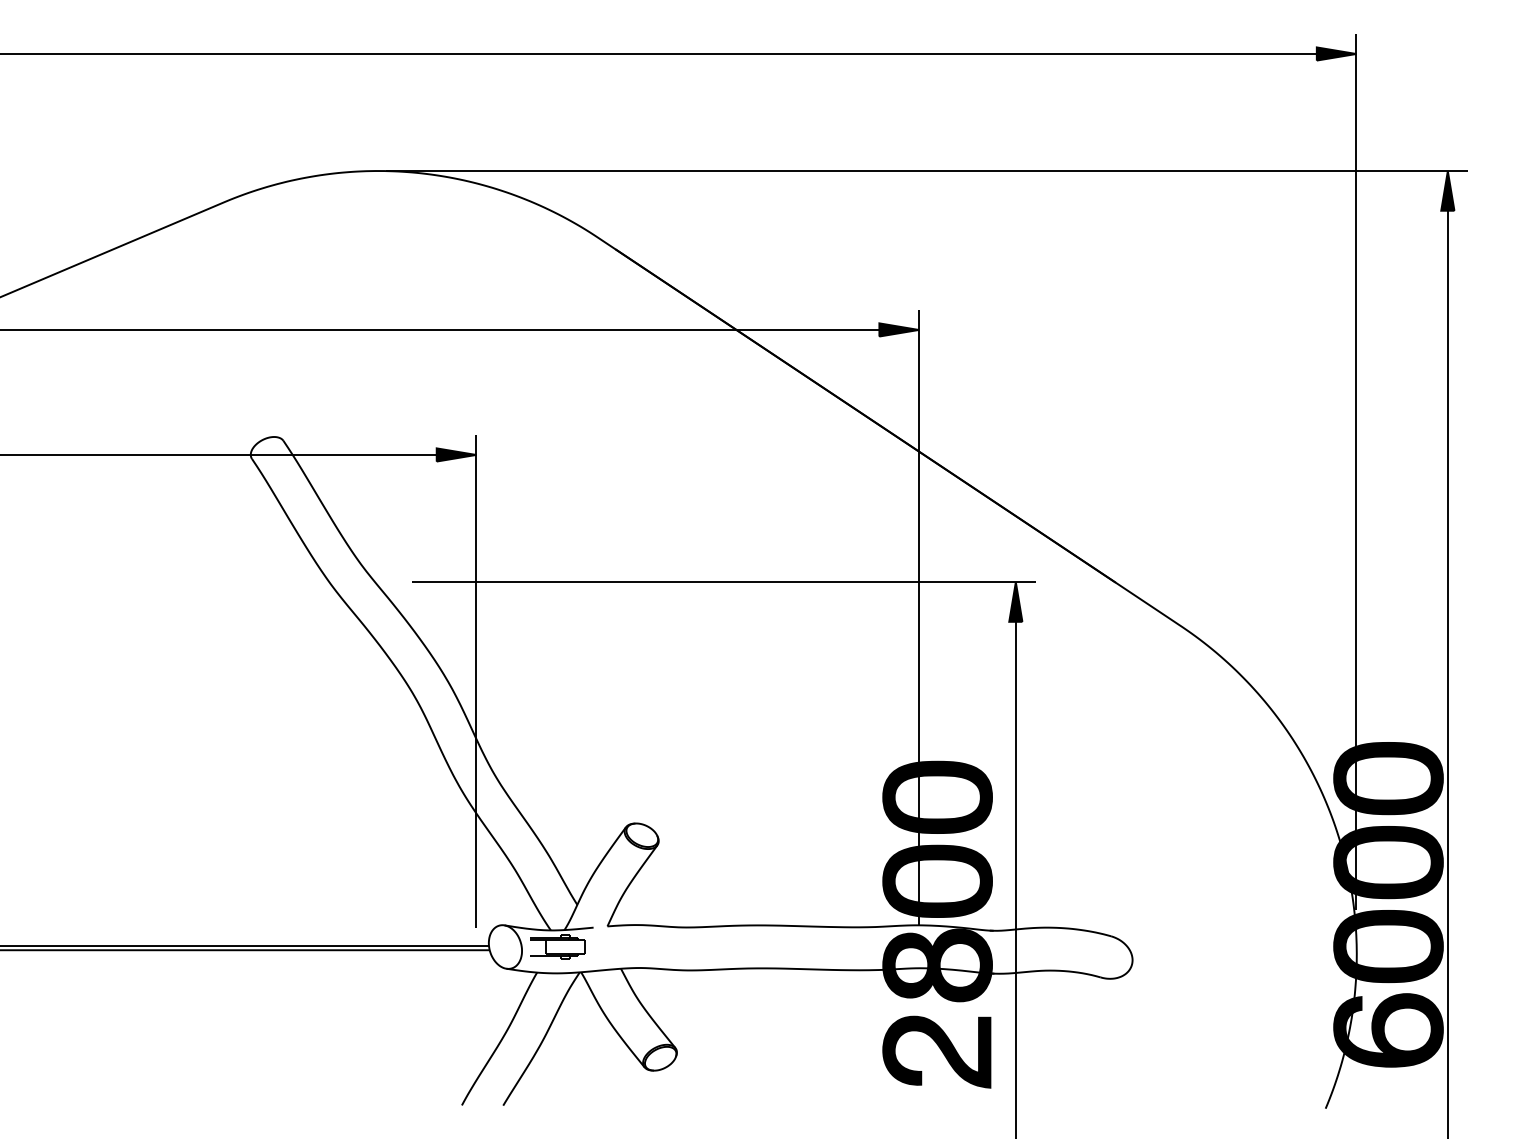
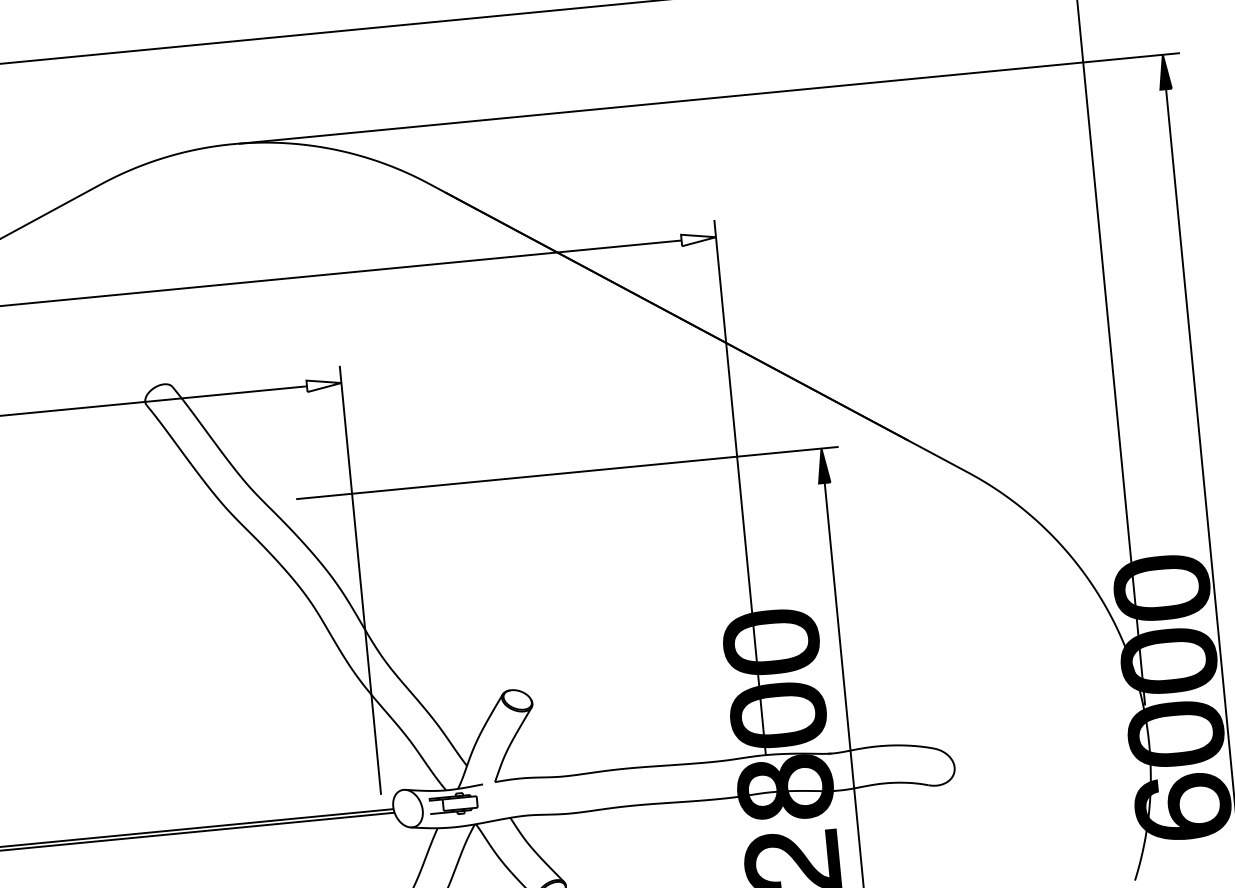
fill: (898, 329) -> (698, 238), removed
fill: (456, 454) -> (324, 384), removed

